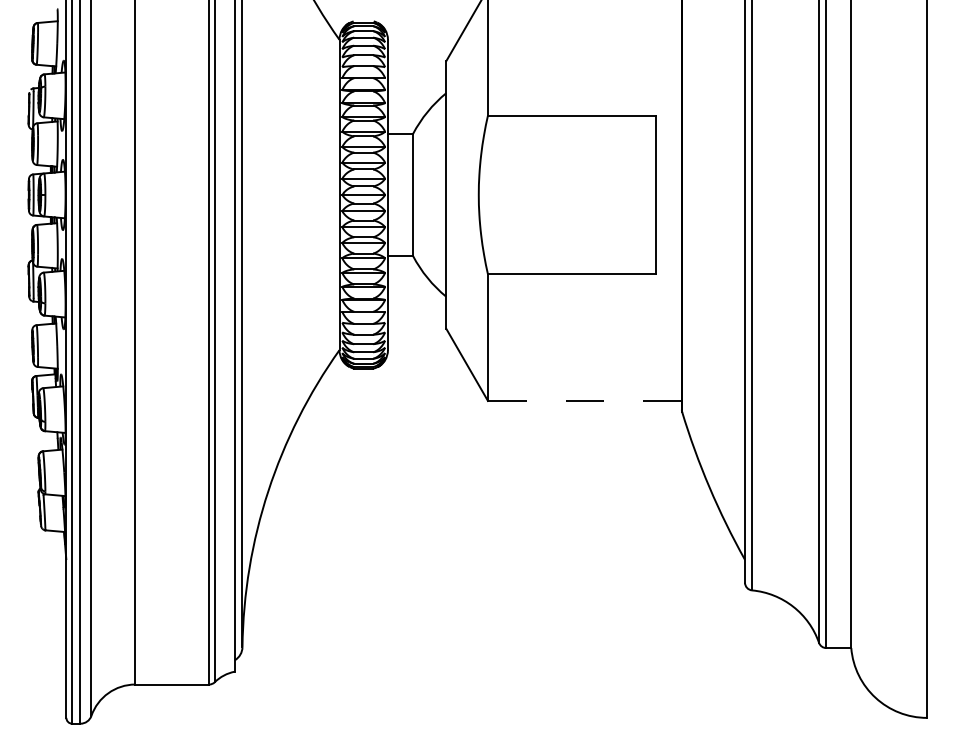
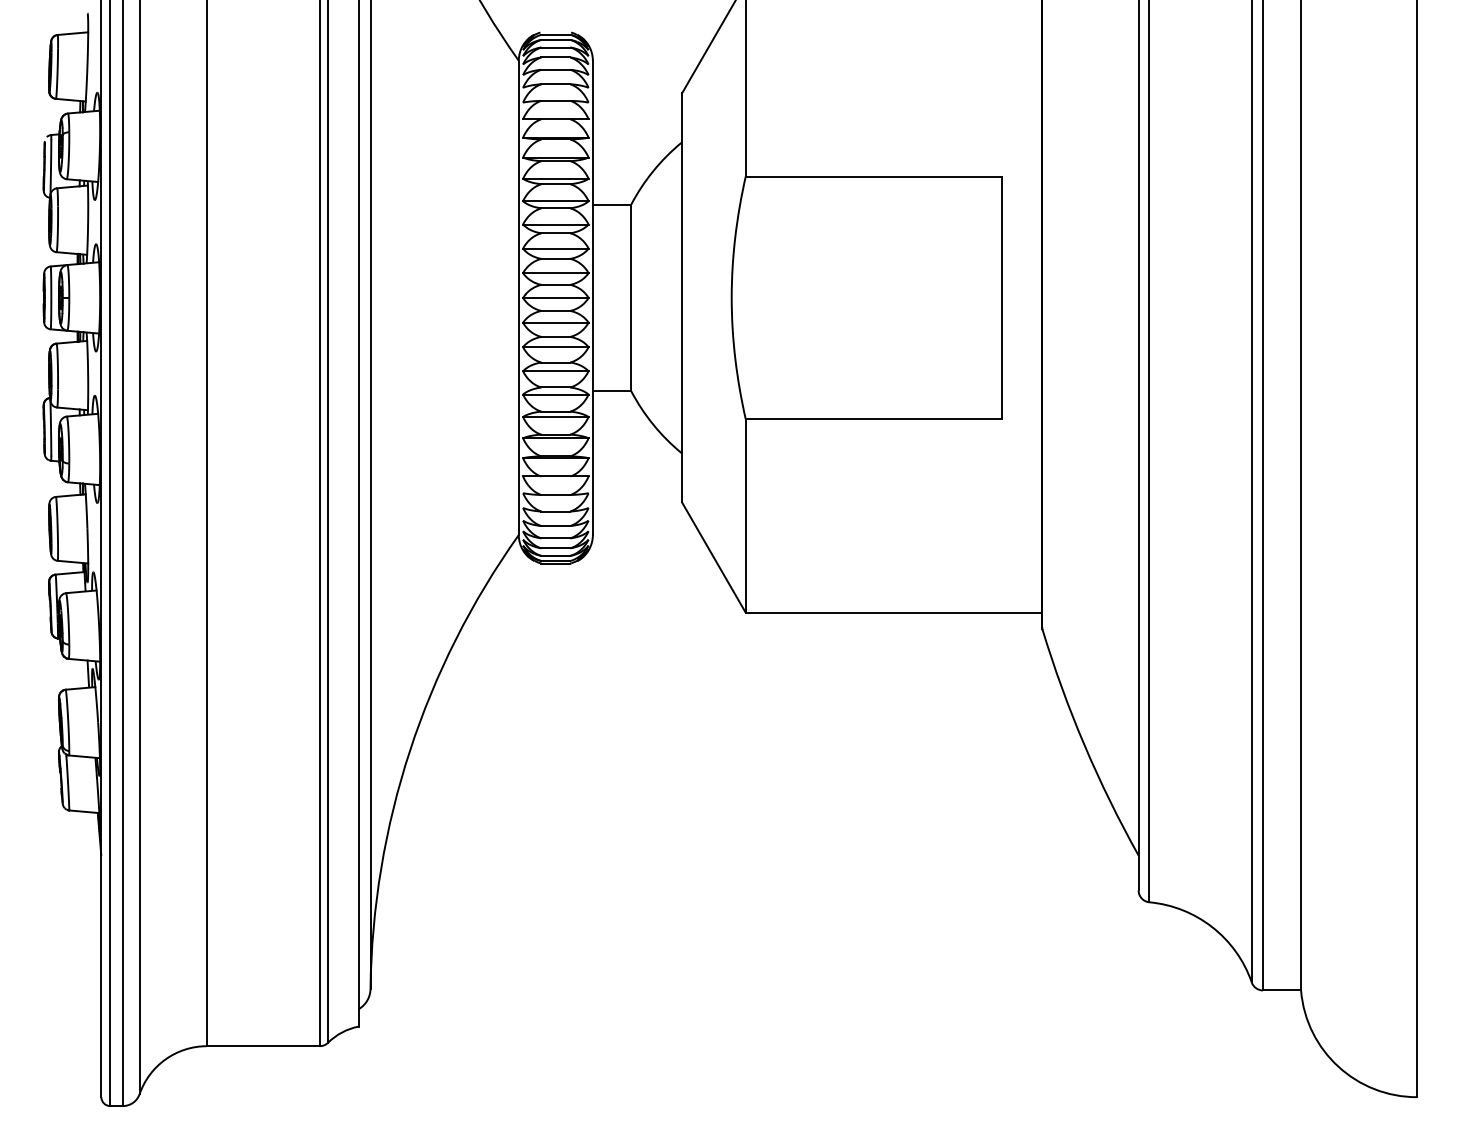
line: (584, 400) -> (893, 612), dashed -> solid

